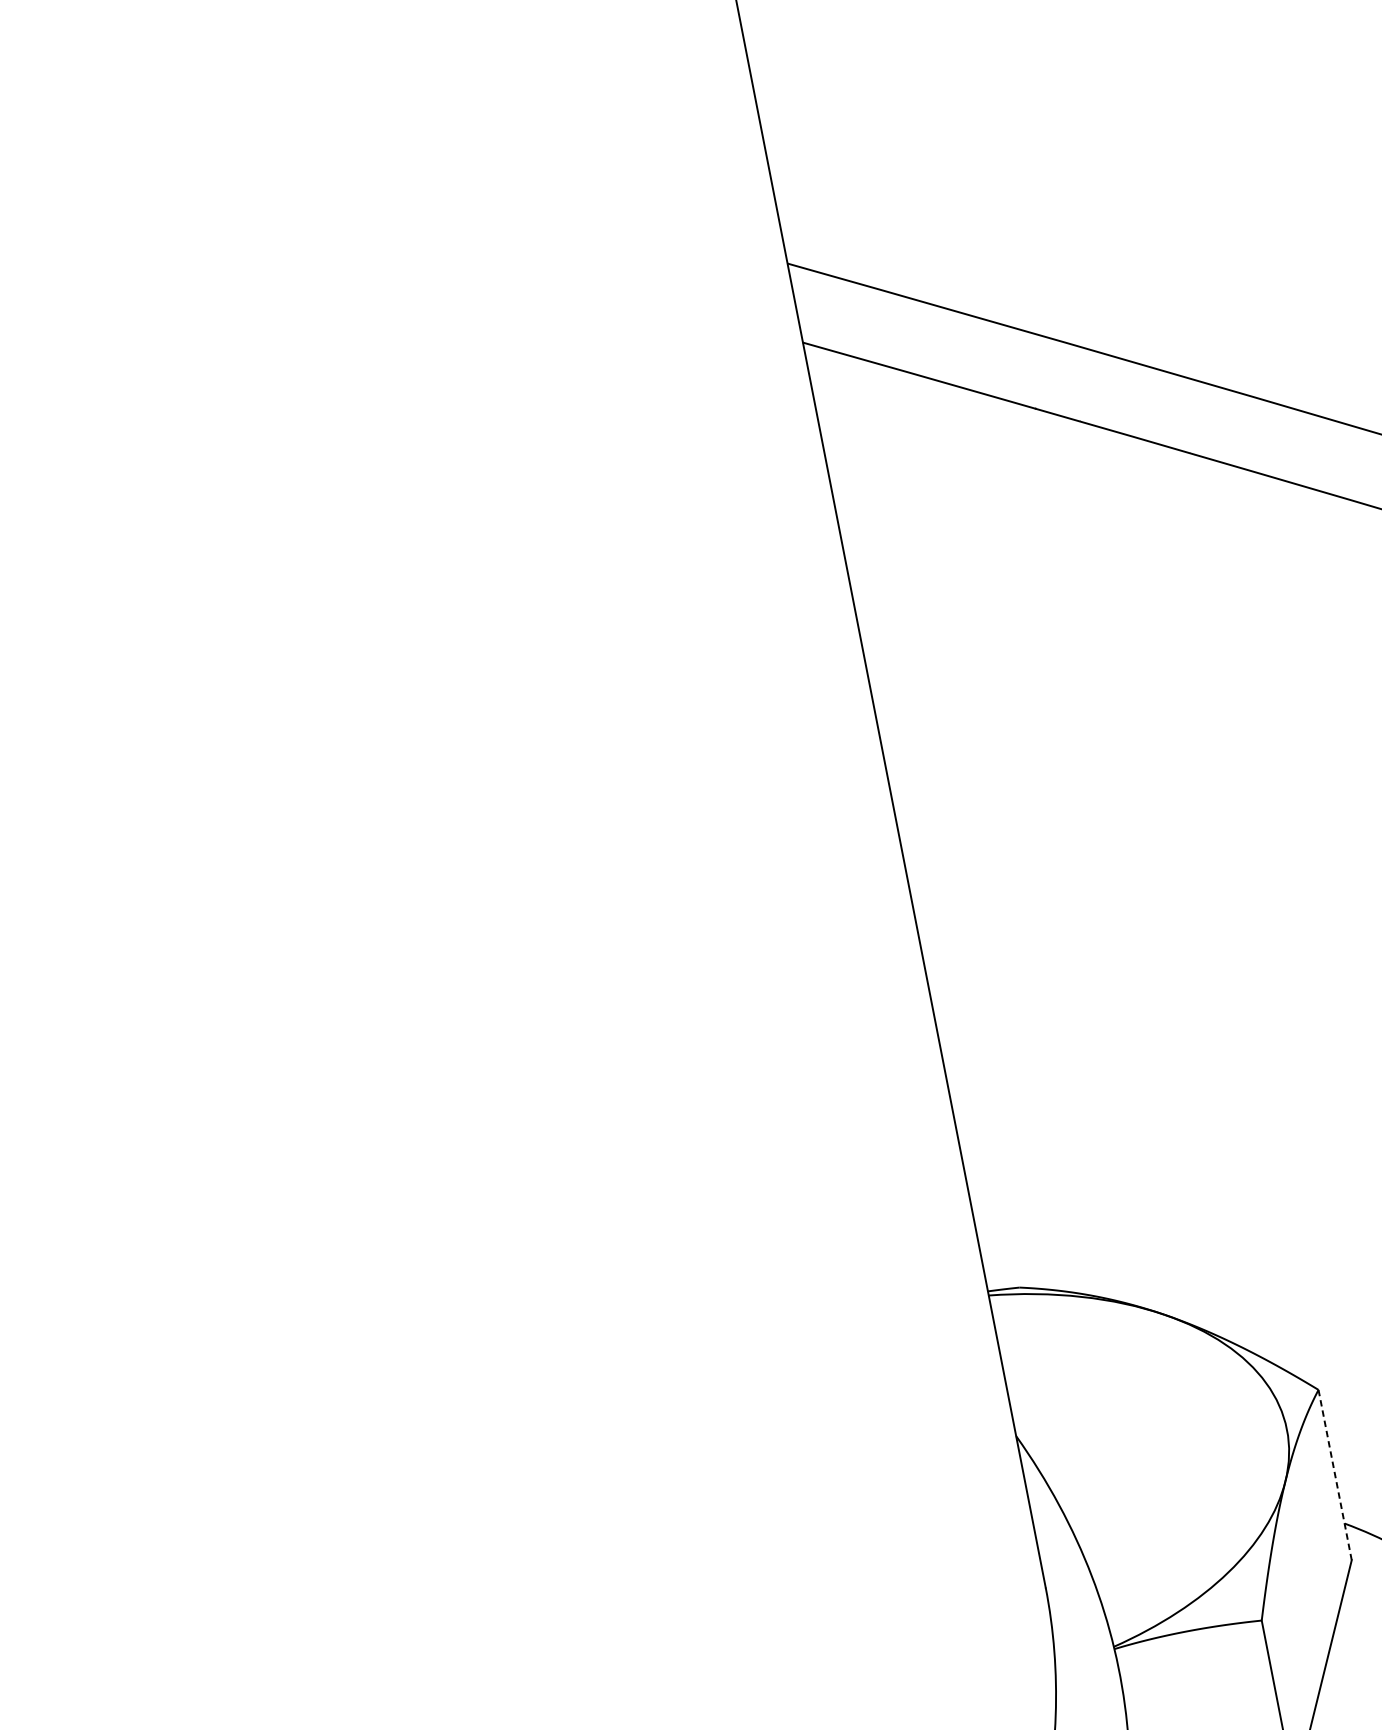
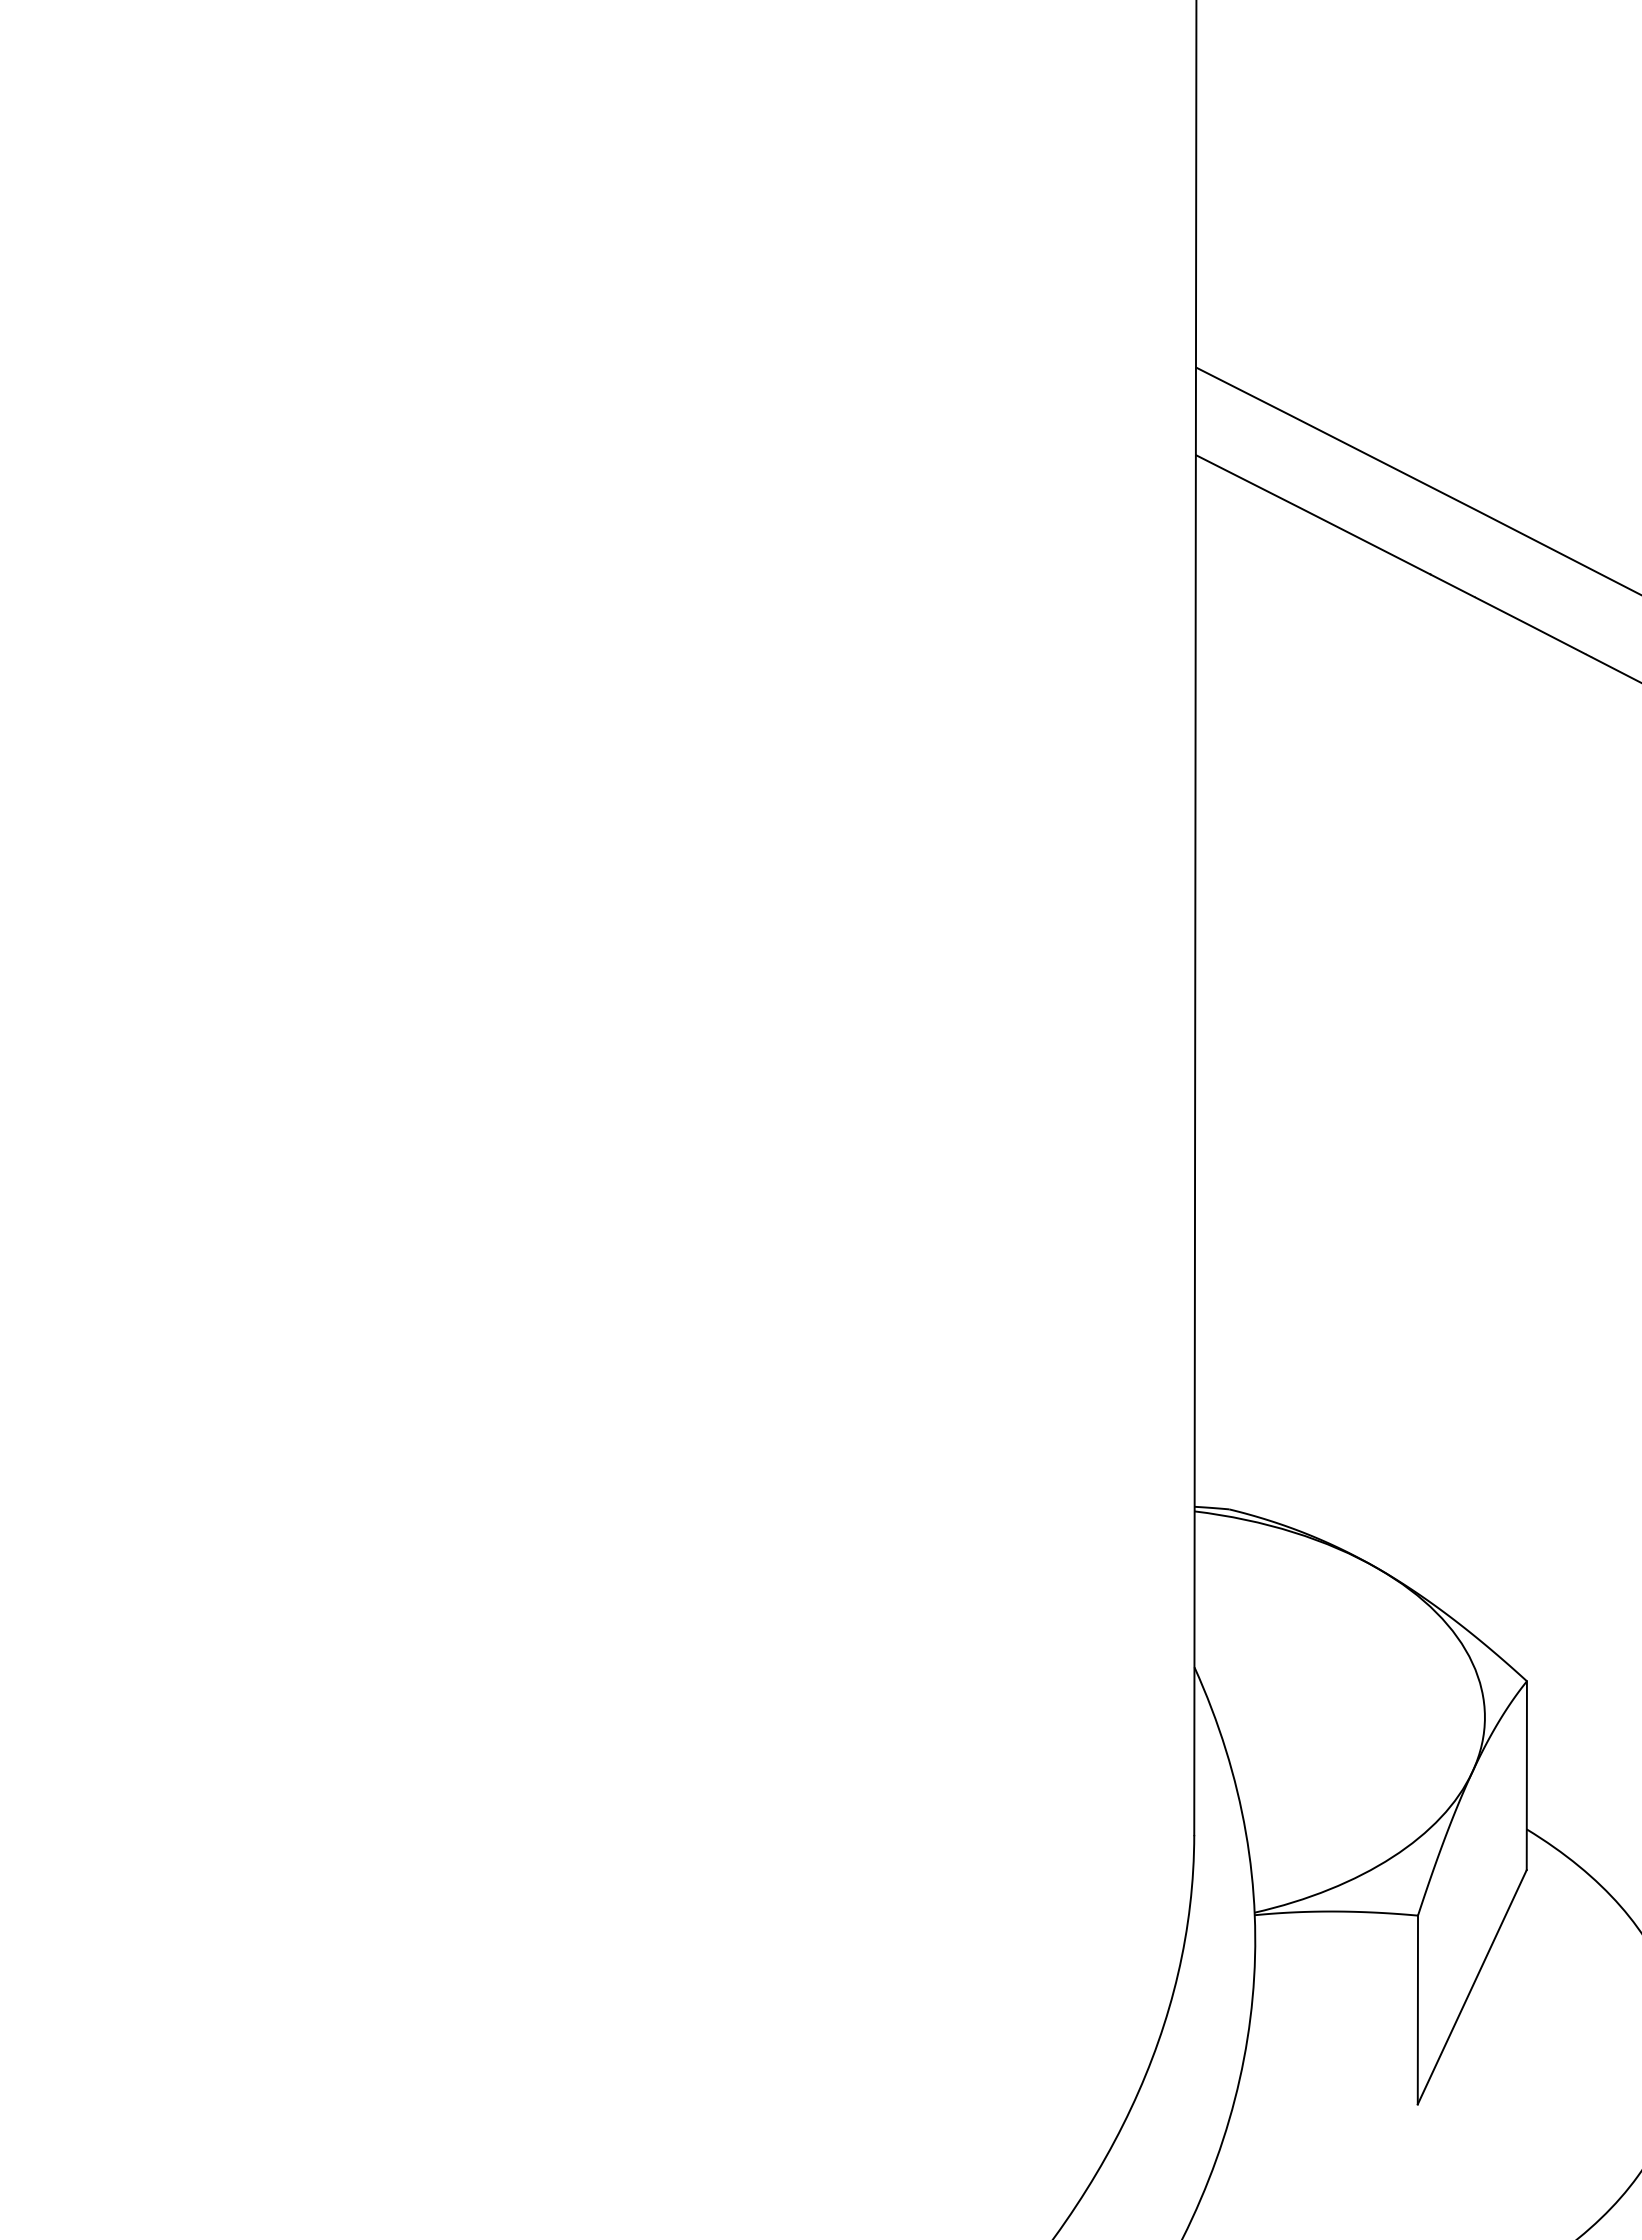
line: (1334, 1474) -> (1526, 1775), dashed -> solid

